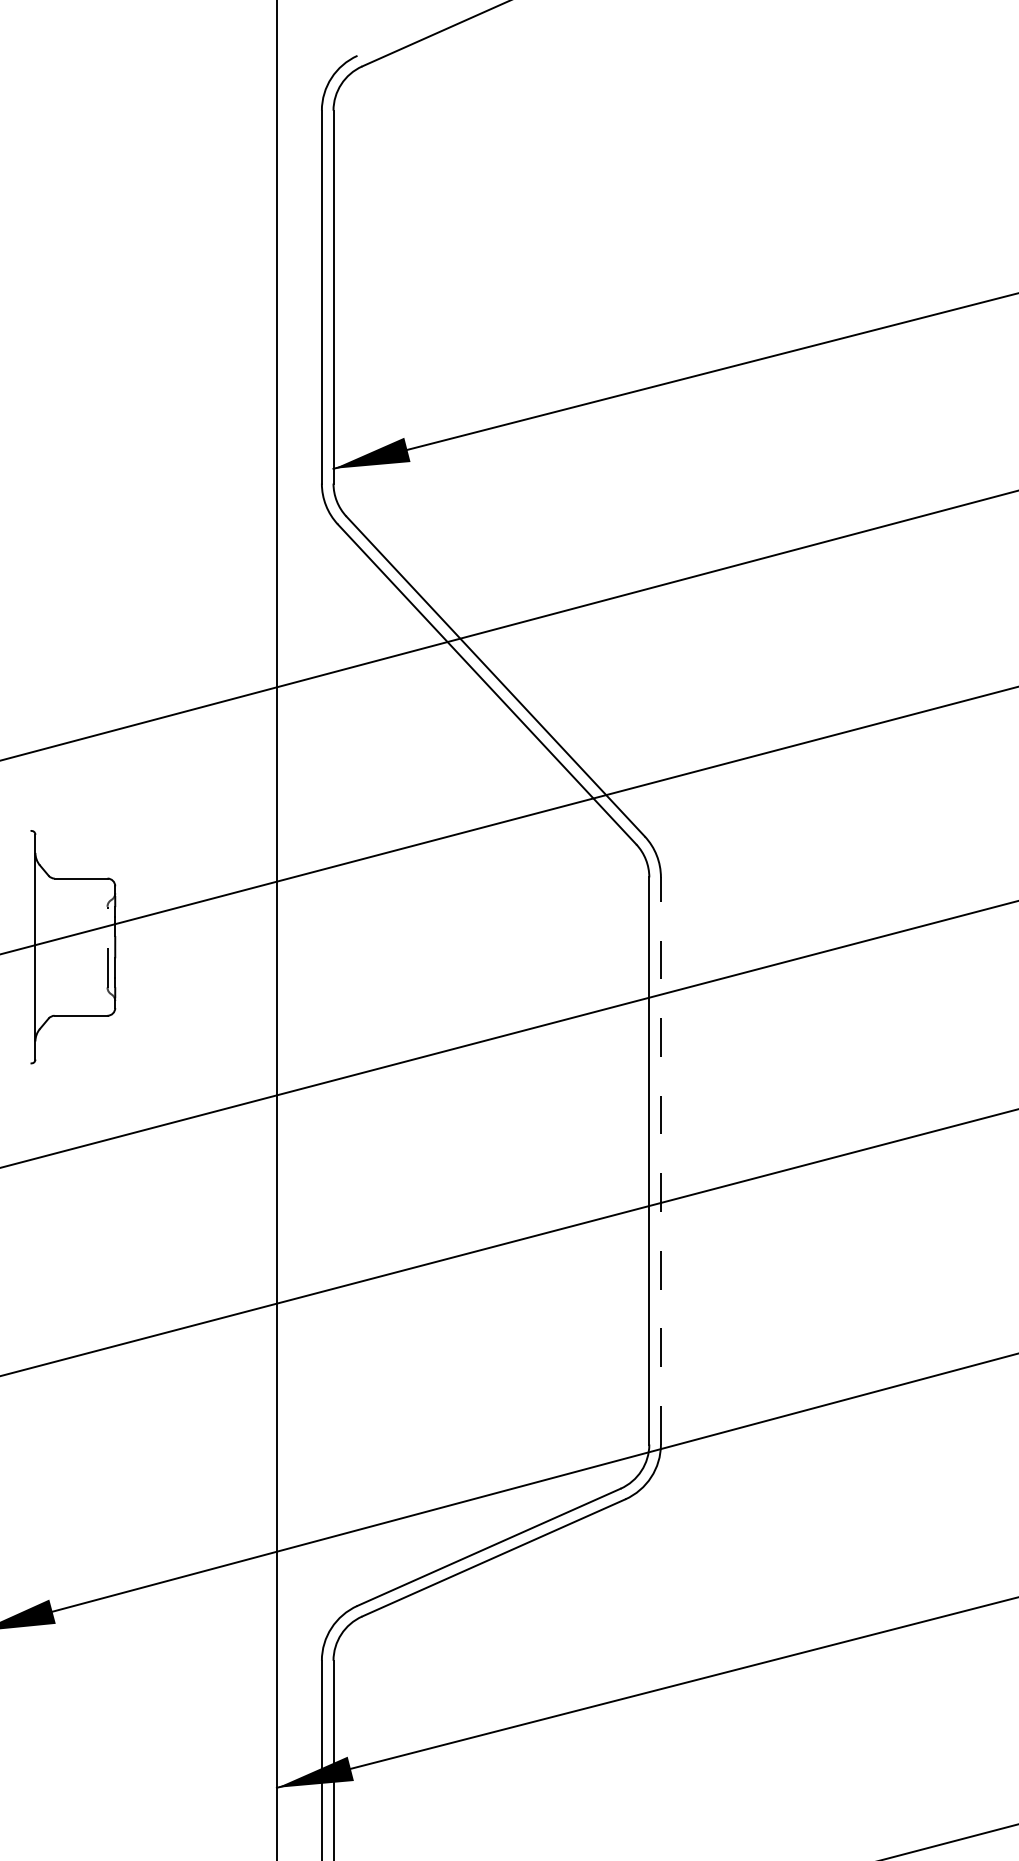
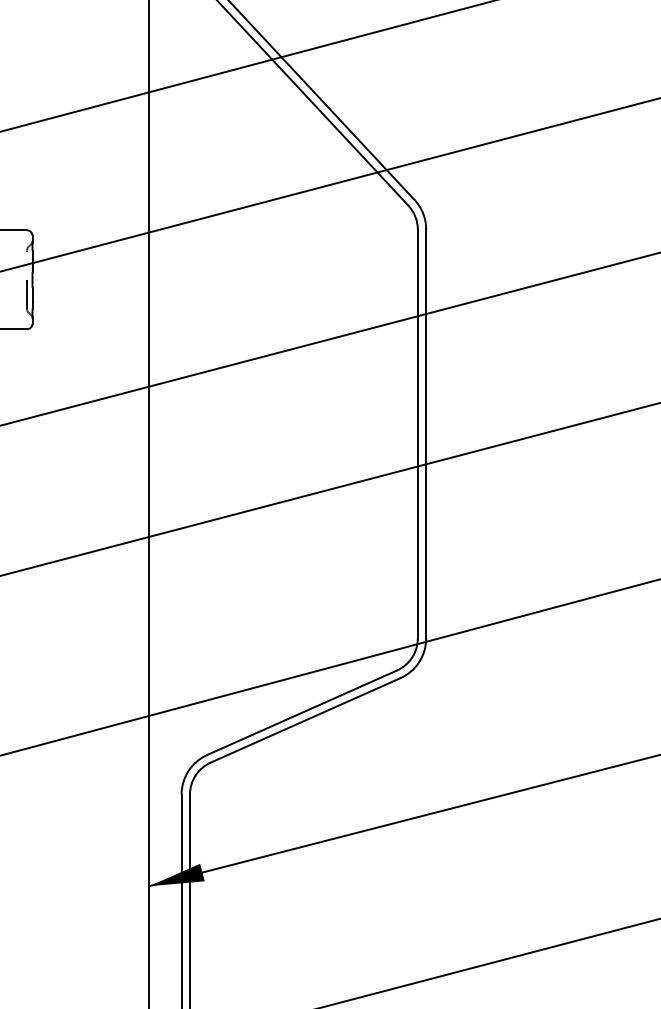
line: (660, 1160) -> (425, 433), dashed -> solid

